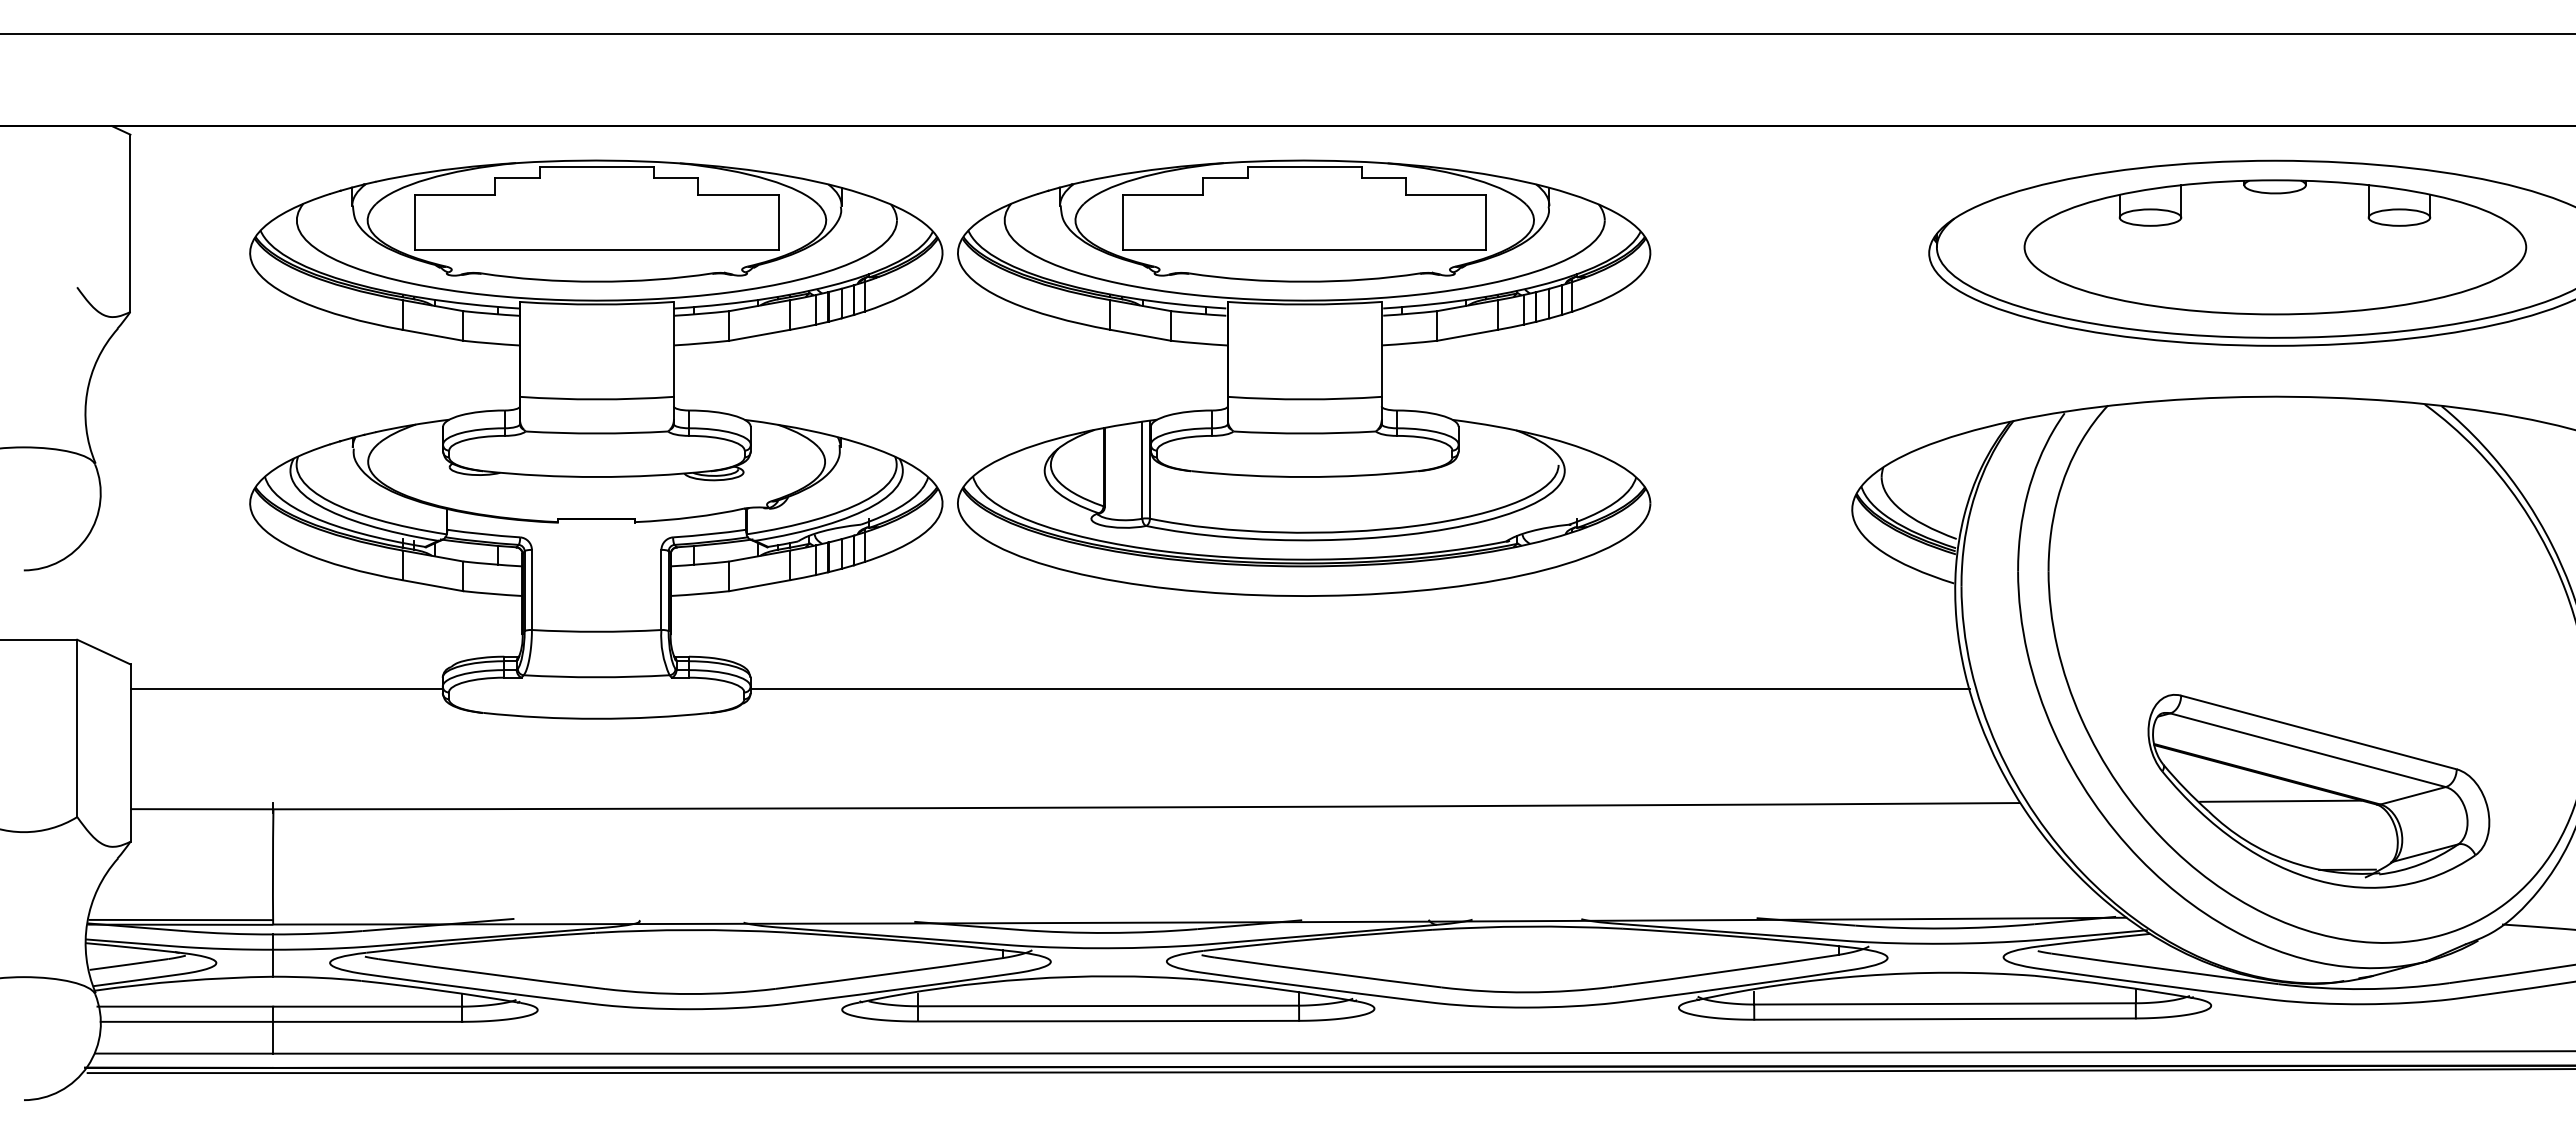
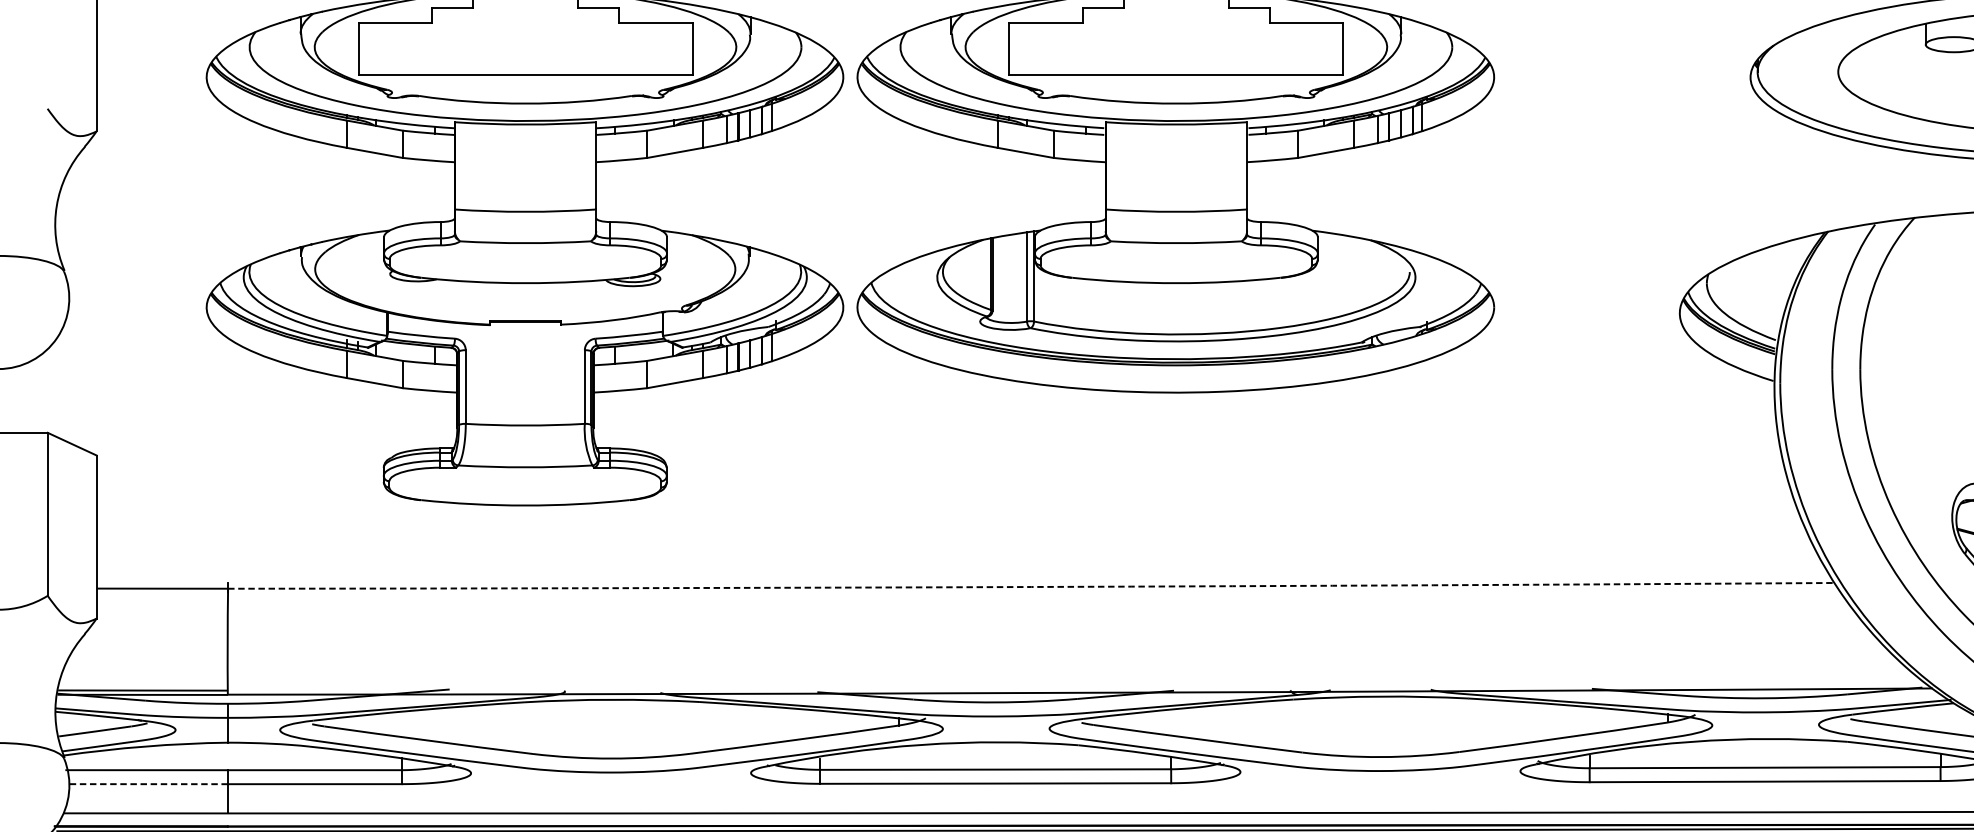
line: (286, 689) -> (240, 478), removed
line: (1359, 689) -> (1226, 478), removed
arc: (1147, 807) -> (1031, 587), solid -> dashed
line: (186, 1021) -> (148, 783), solid -> dashed

